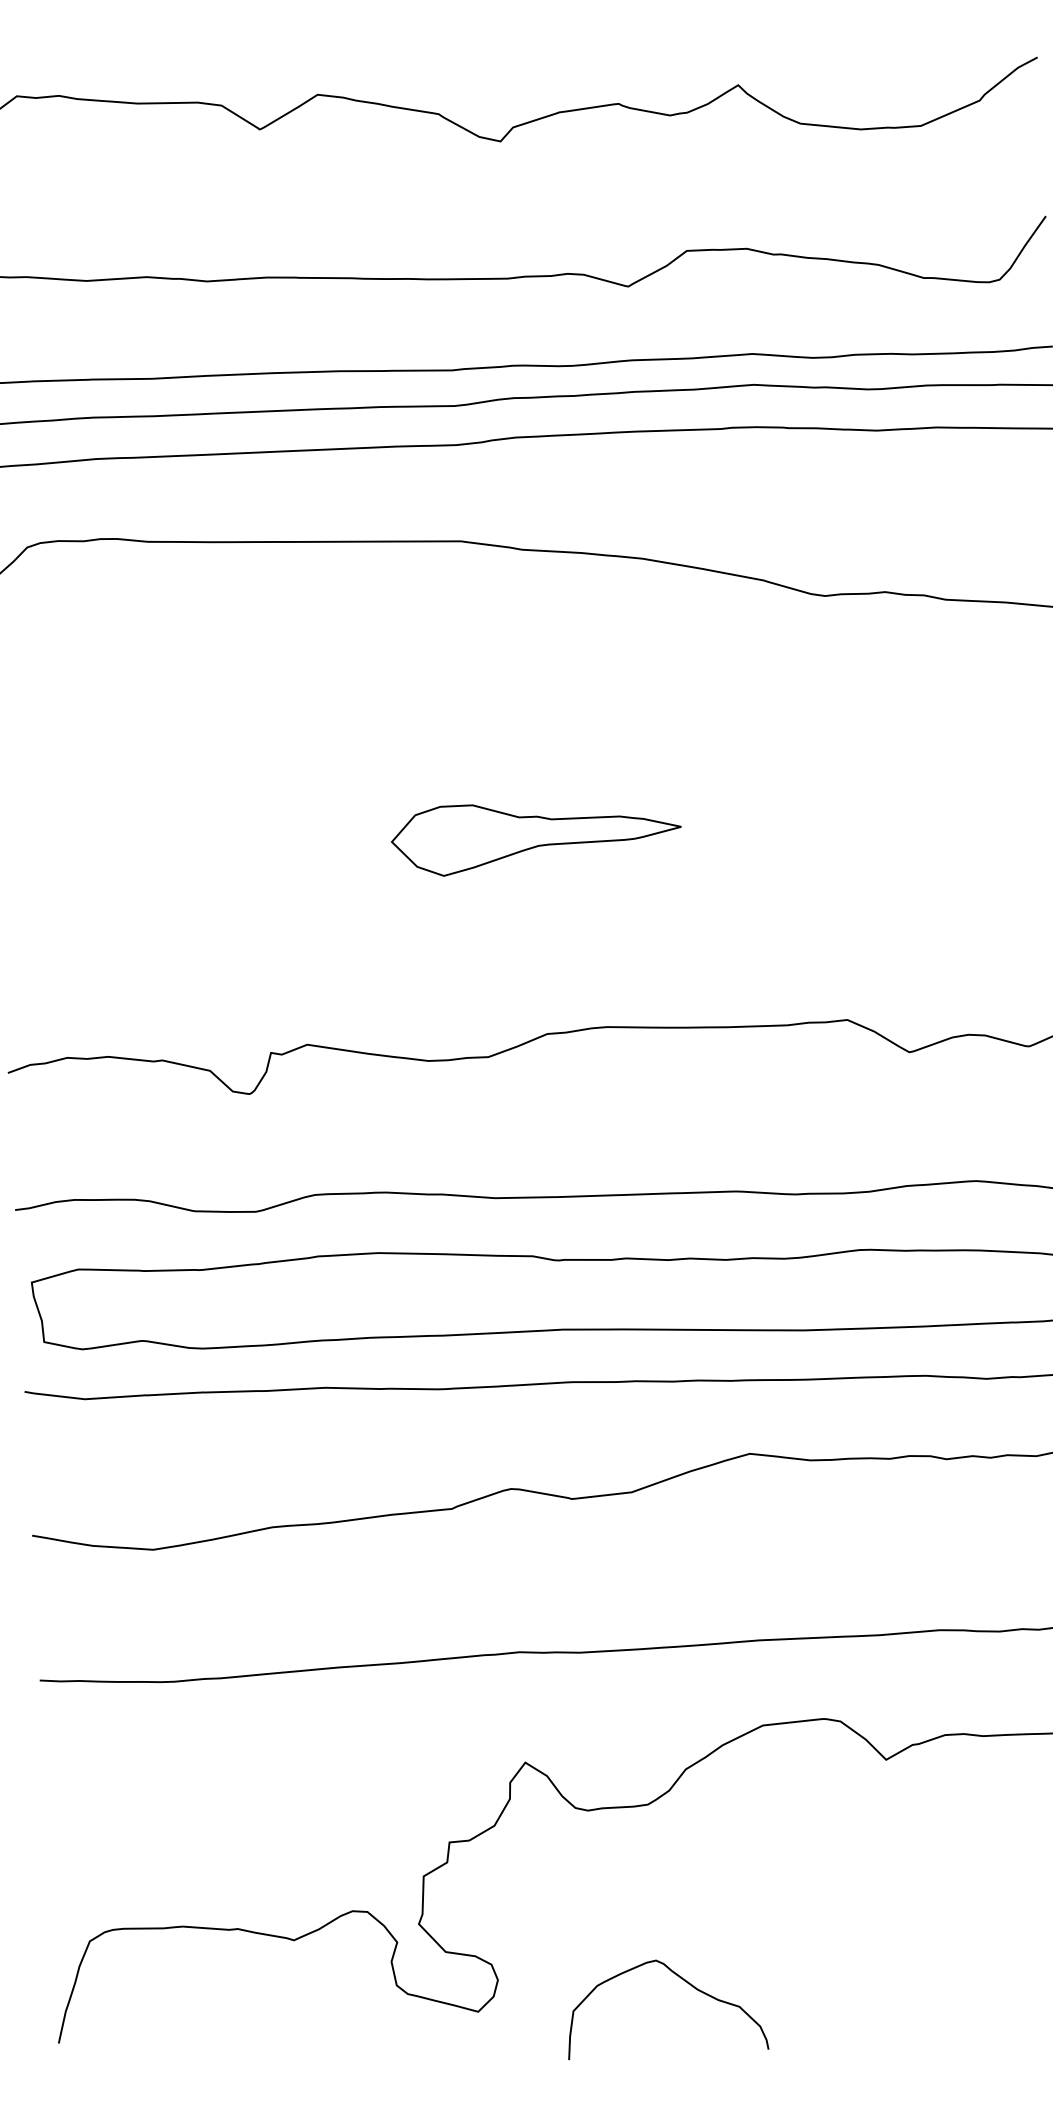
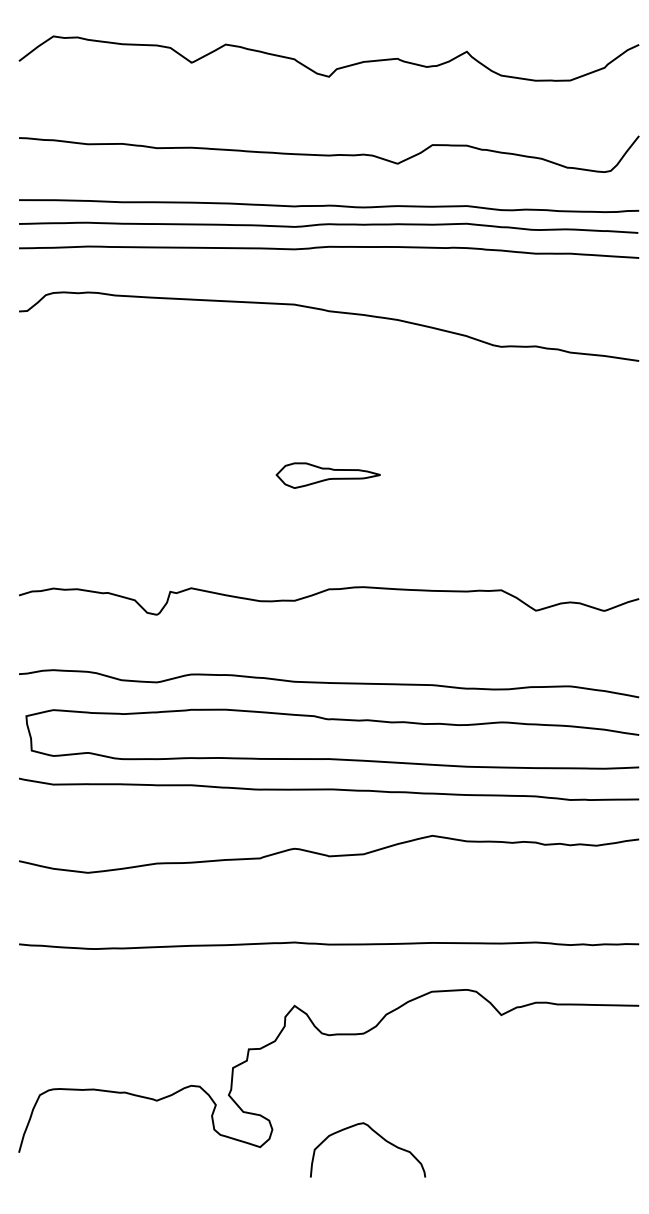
part: (534, 835) -> (327, 475), size x0.62

